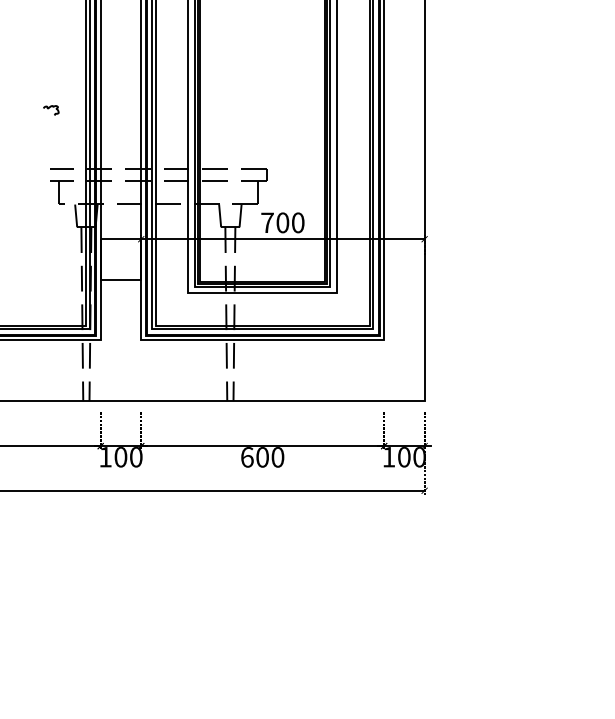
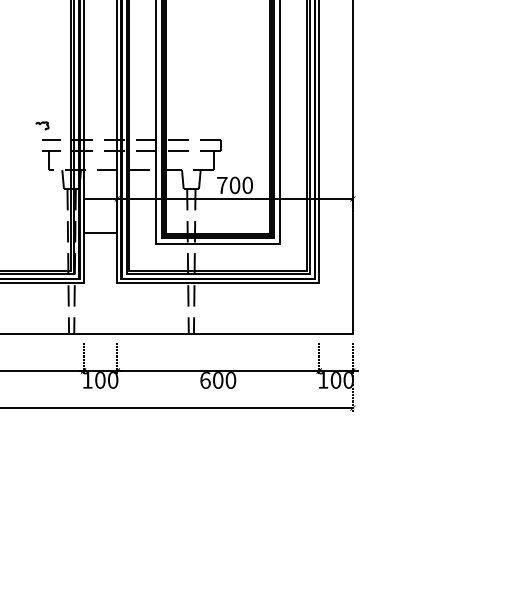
part: (51, 110) -> (42, 126), moved

